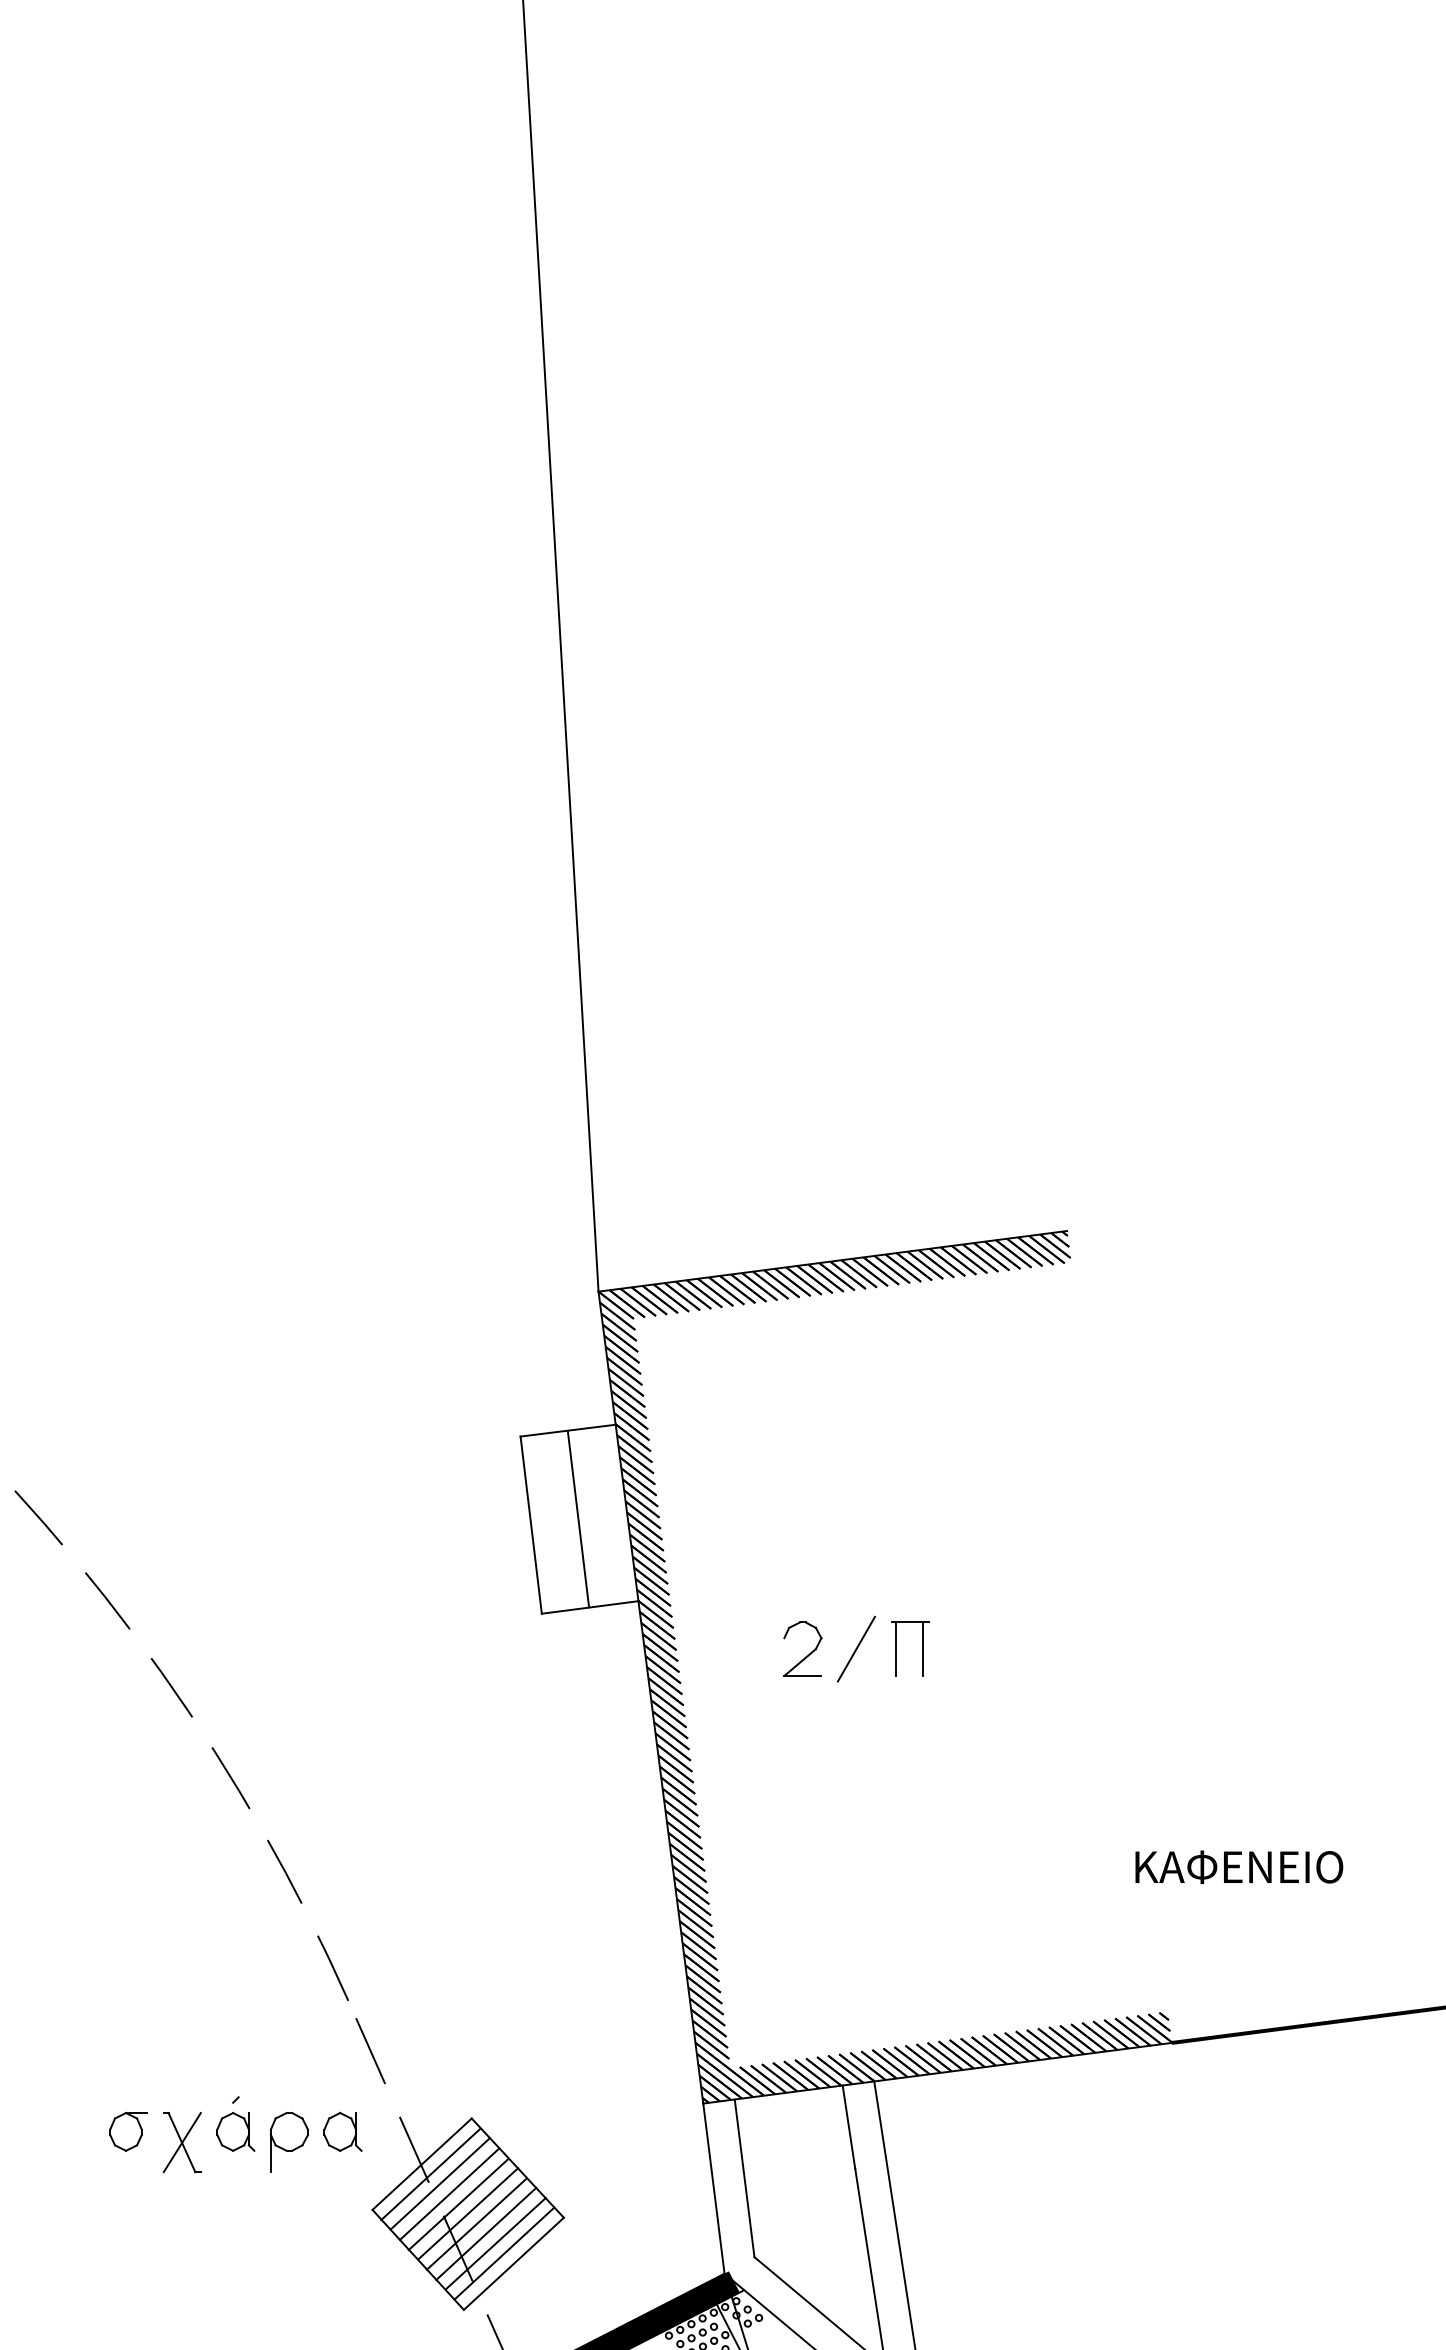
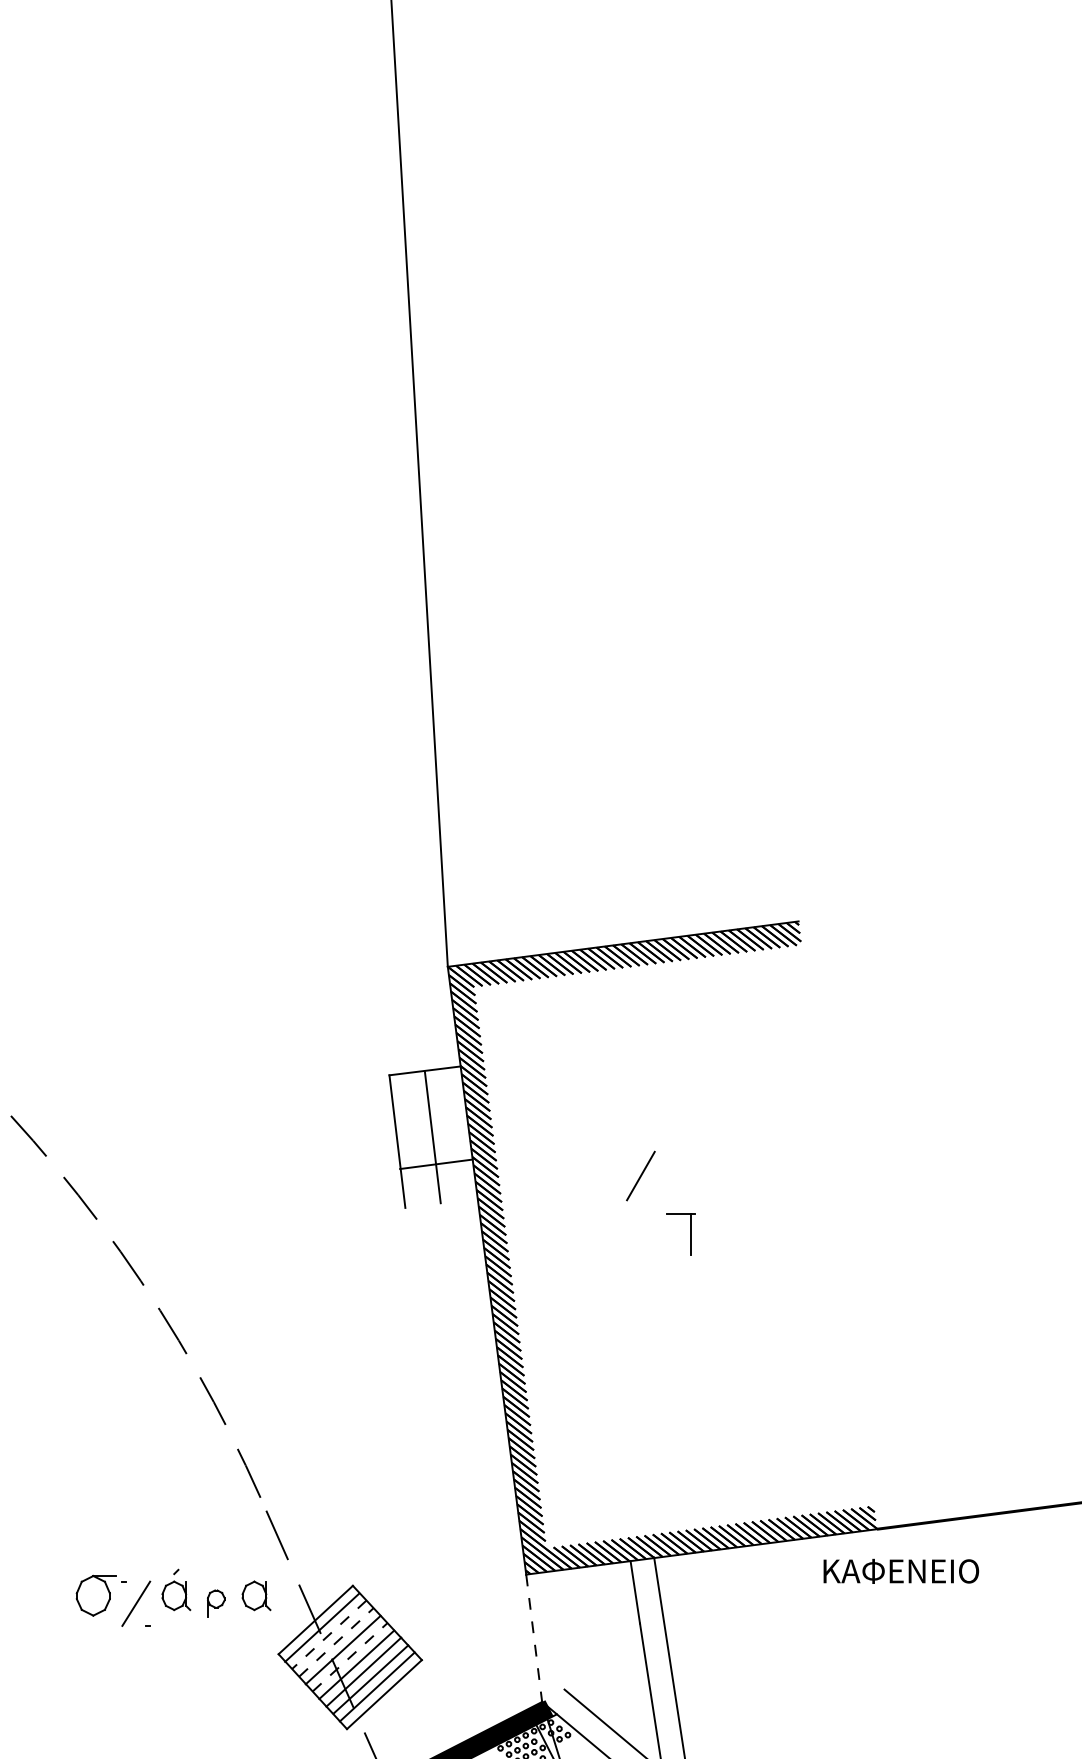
line: (589, 1607) -> (435, 1164), moved
line: (855, 1648) -> (640, 1175), moved
line: (896, 1648) -> (670, 1233), removed
part: (806, 1655) -> (603, 1239), removed
text: (1239, 1866) -> (901, 1570), moved
part: (128, 2131) -> (95, 1595), size x1.4
line: (181, 2142) -> (135, 1603), removed
part: (288, 2142) -> (215, 1603), size x0.6
line: (744, 2178) -> (557, 1630), removed
line: (439, 2184) -> (328, 1635), solid -> dashed
line: (713, 2188) -> (533, 1638), solid -> dashed
line: (450, 2193) -> (337, 1641), solid -> dashed
line: (468, 2213) -> (350, 1656), solid -> dashed

